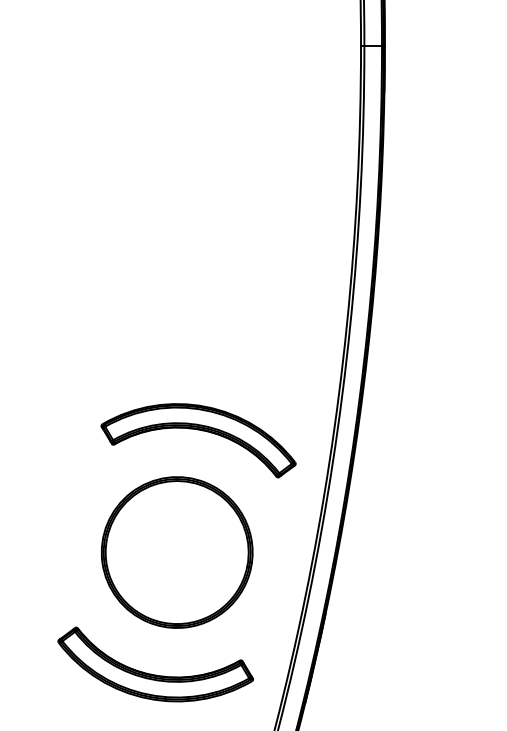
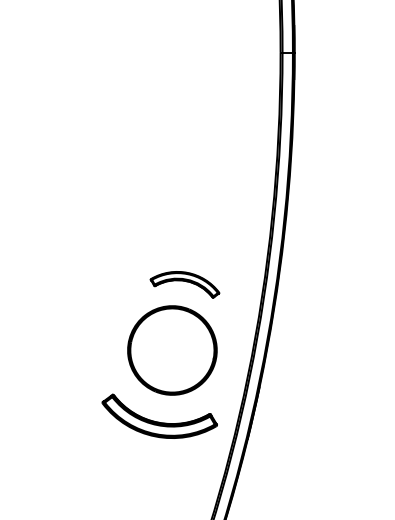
part: (197, 440) -> (184, 284), size x0.6

